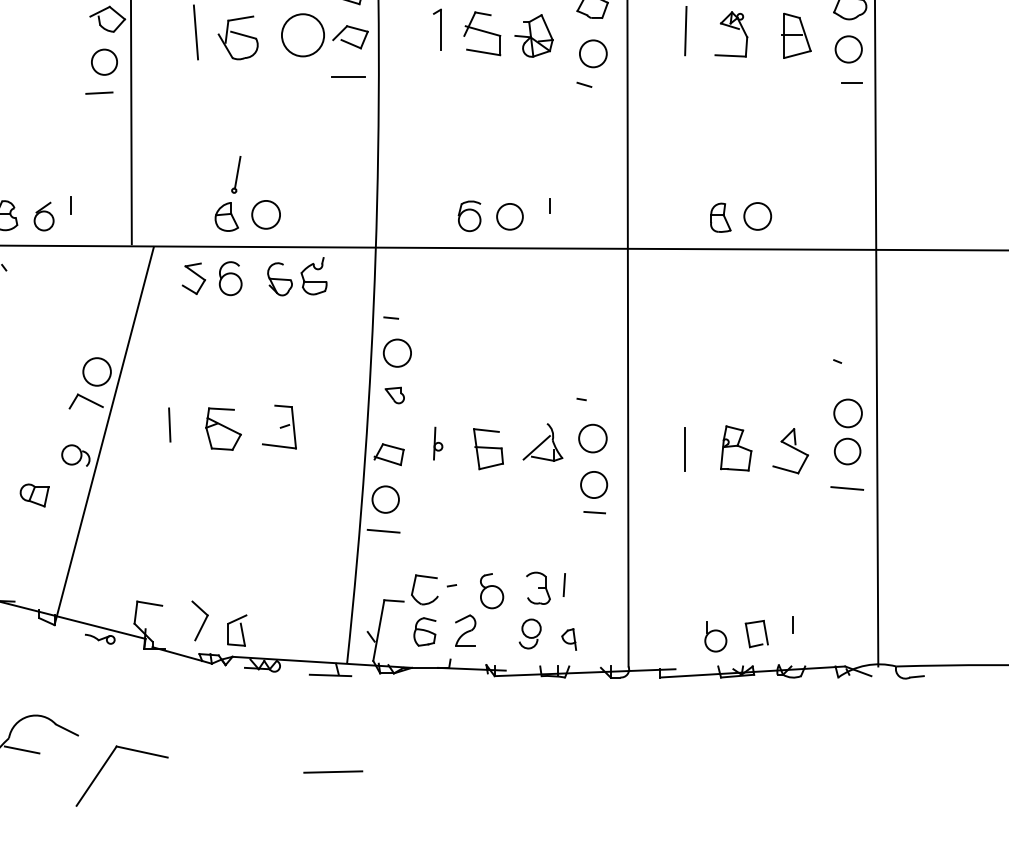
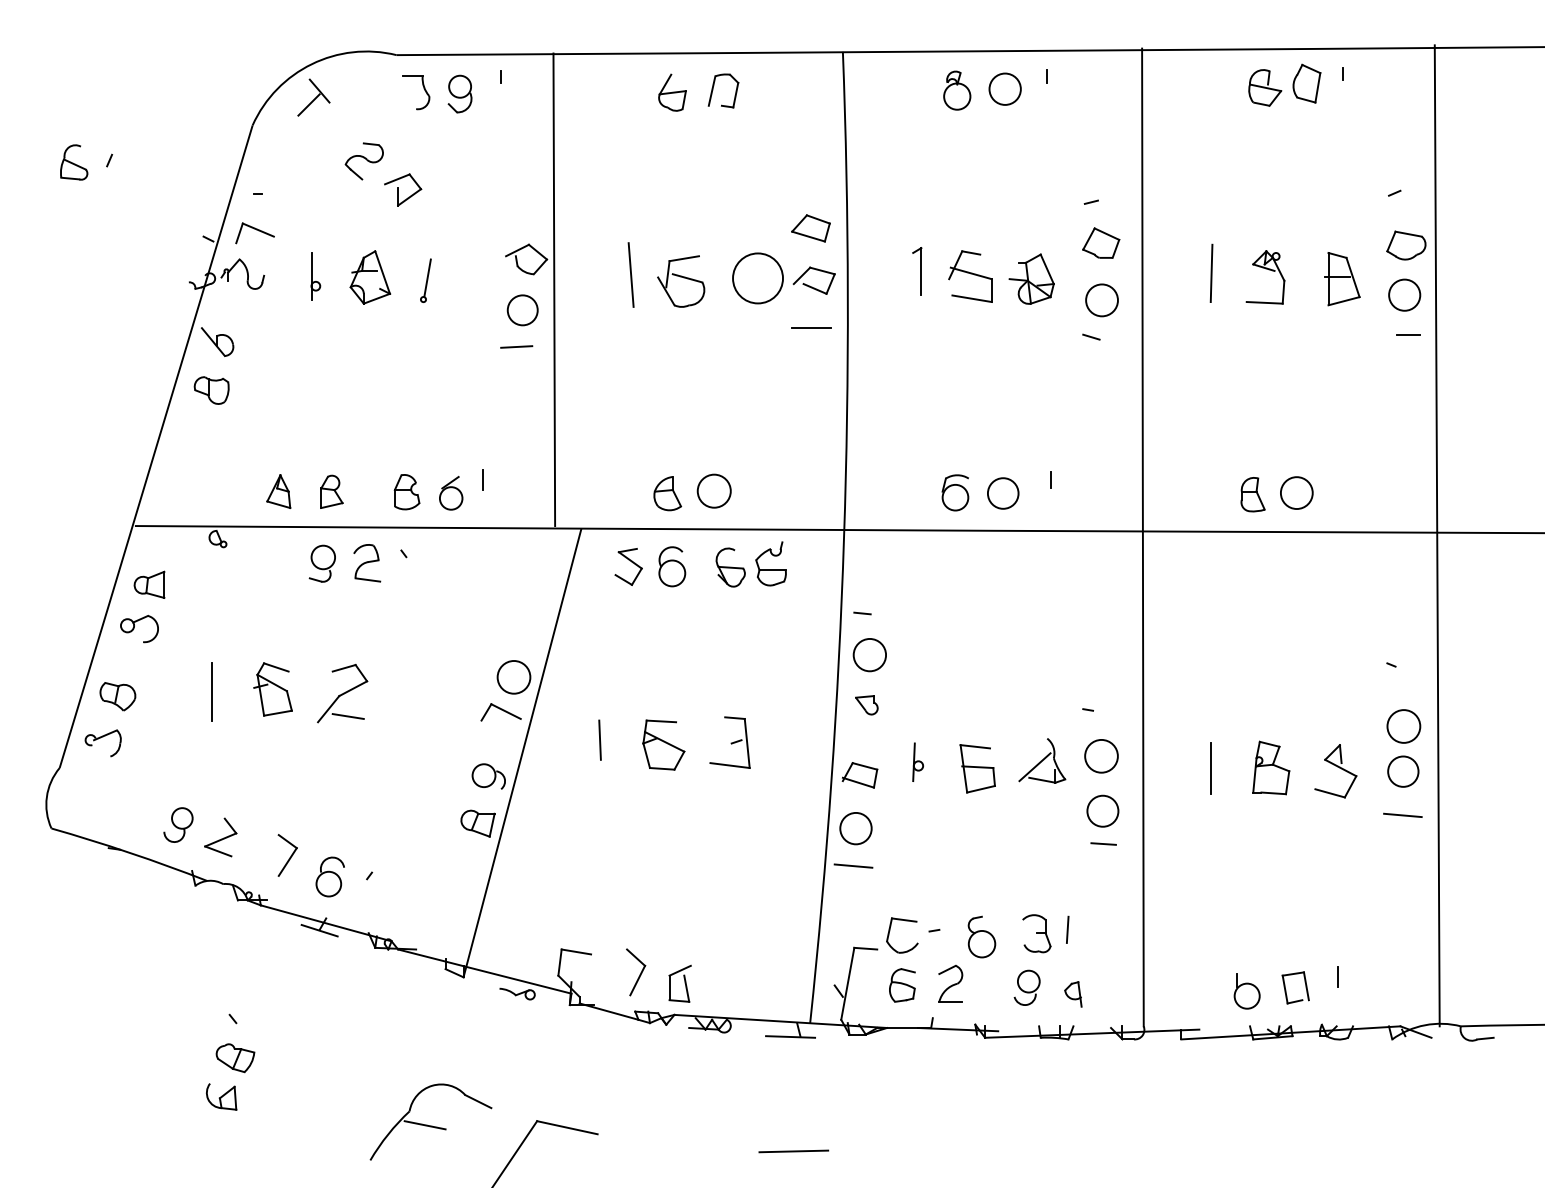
part: (235, 174) -> (425, 280), moved
part: (34, 495) -> (477, 823), moved

